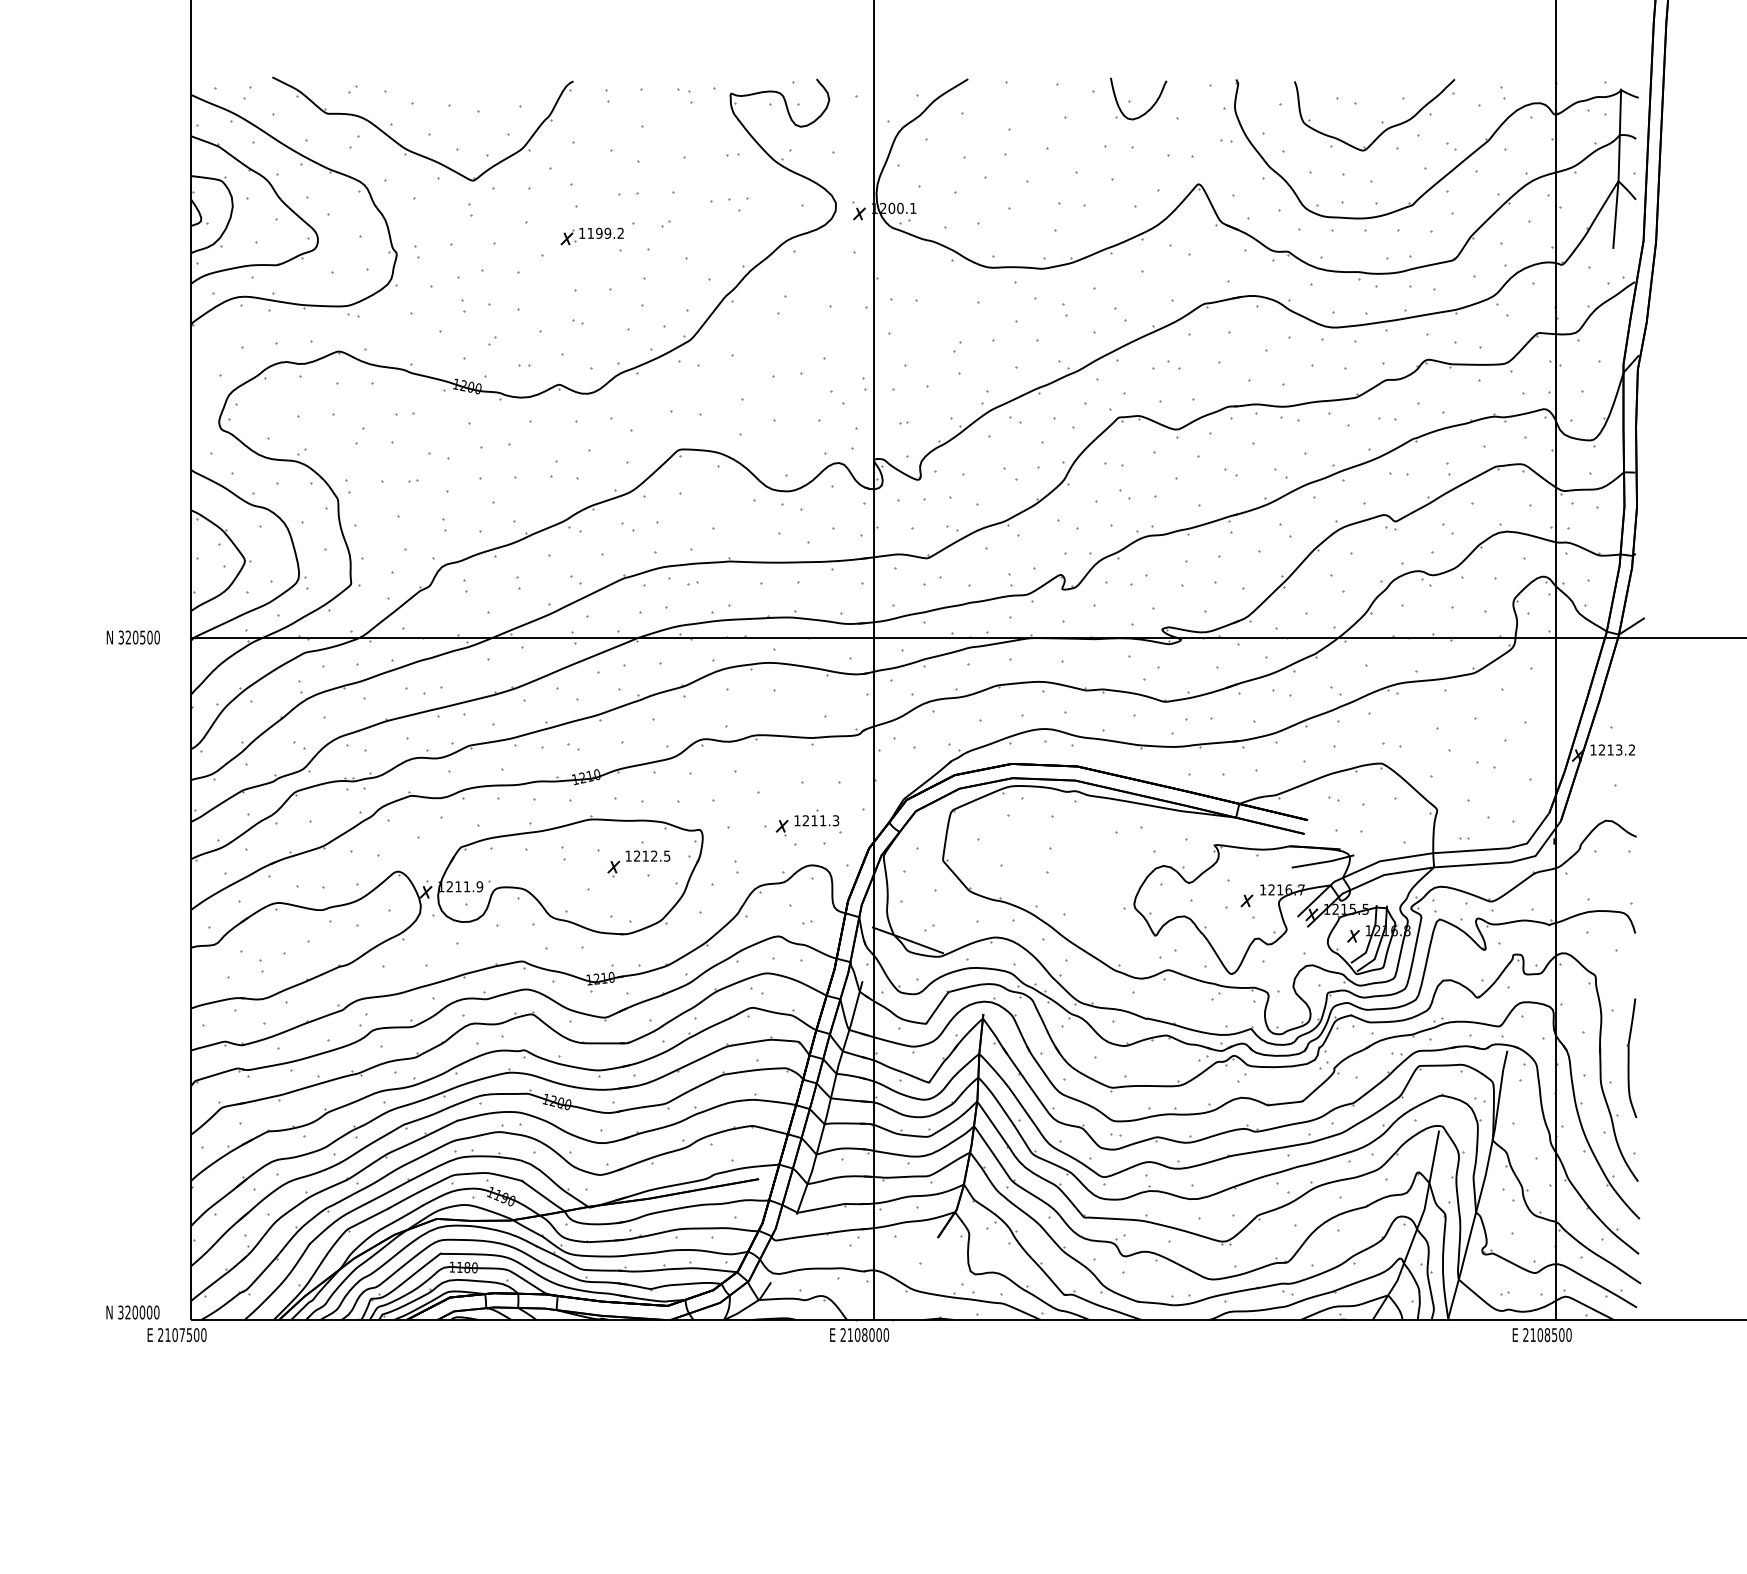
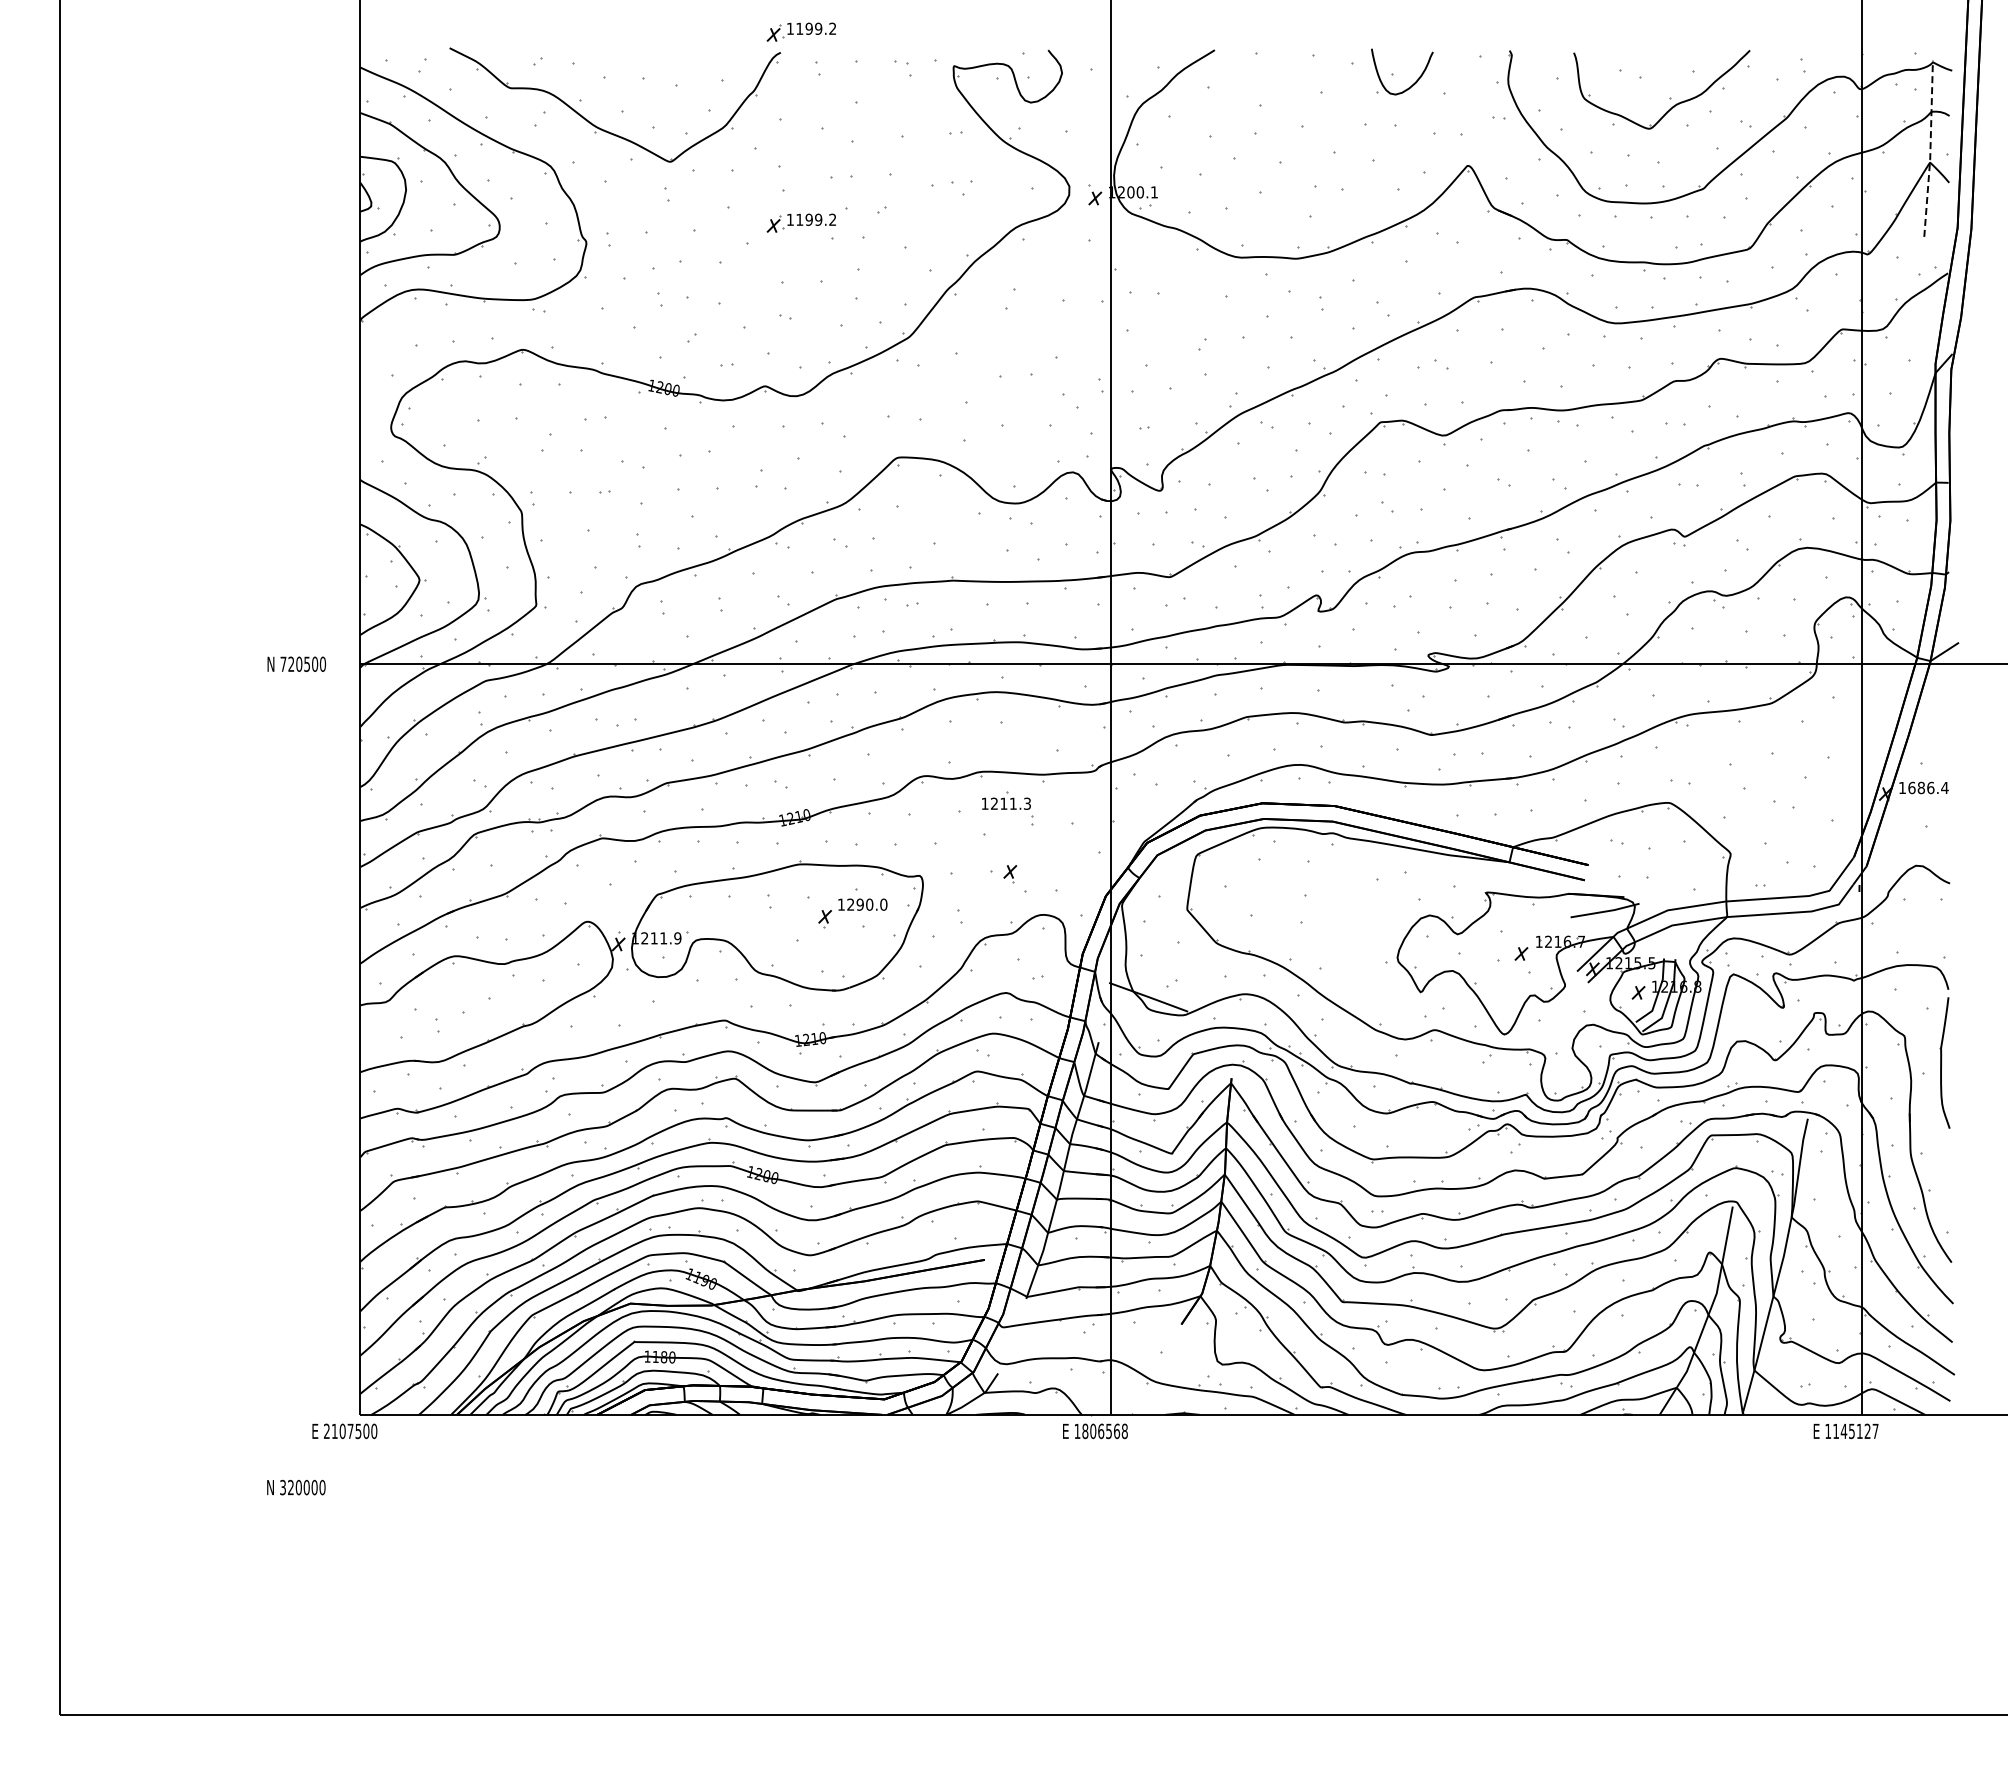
part: (591, 62) -> (800, 31), added
line: (1618, 169) -> (1930, 149), solid -> dashed
text: (121, 636) -> (283, 663), 320500 -> 720500
text: (1617, 749) -> (1928, 787), 1213.2 -> 1686.4
part: (817, 821) -> (1007, 804), moved
text: (655, 855) -> (871, 904), 1212.5 -> 1290.0
part: (1631, 1057) -> (1944, 1062), moved
text: (133, 1312) -> (296, 1487), moved
text: (864, 1335) -> (1100, 1431), 2108000 -> 1806568
text: (1547, 1335) -> (1851, 1431), 2108500 -> 1145127

